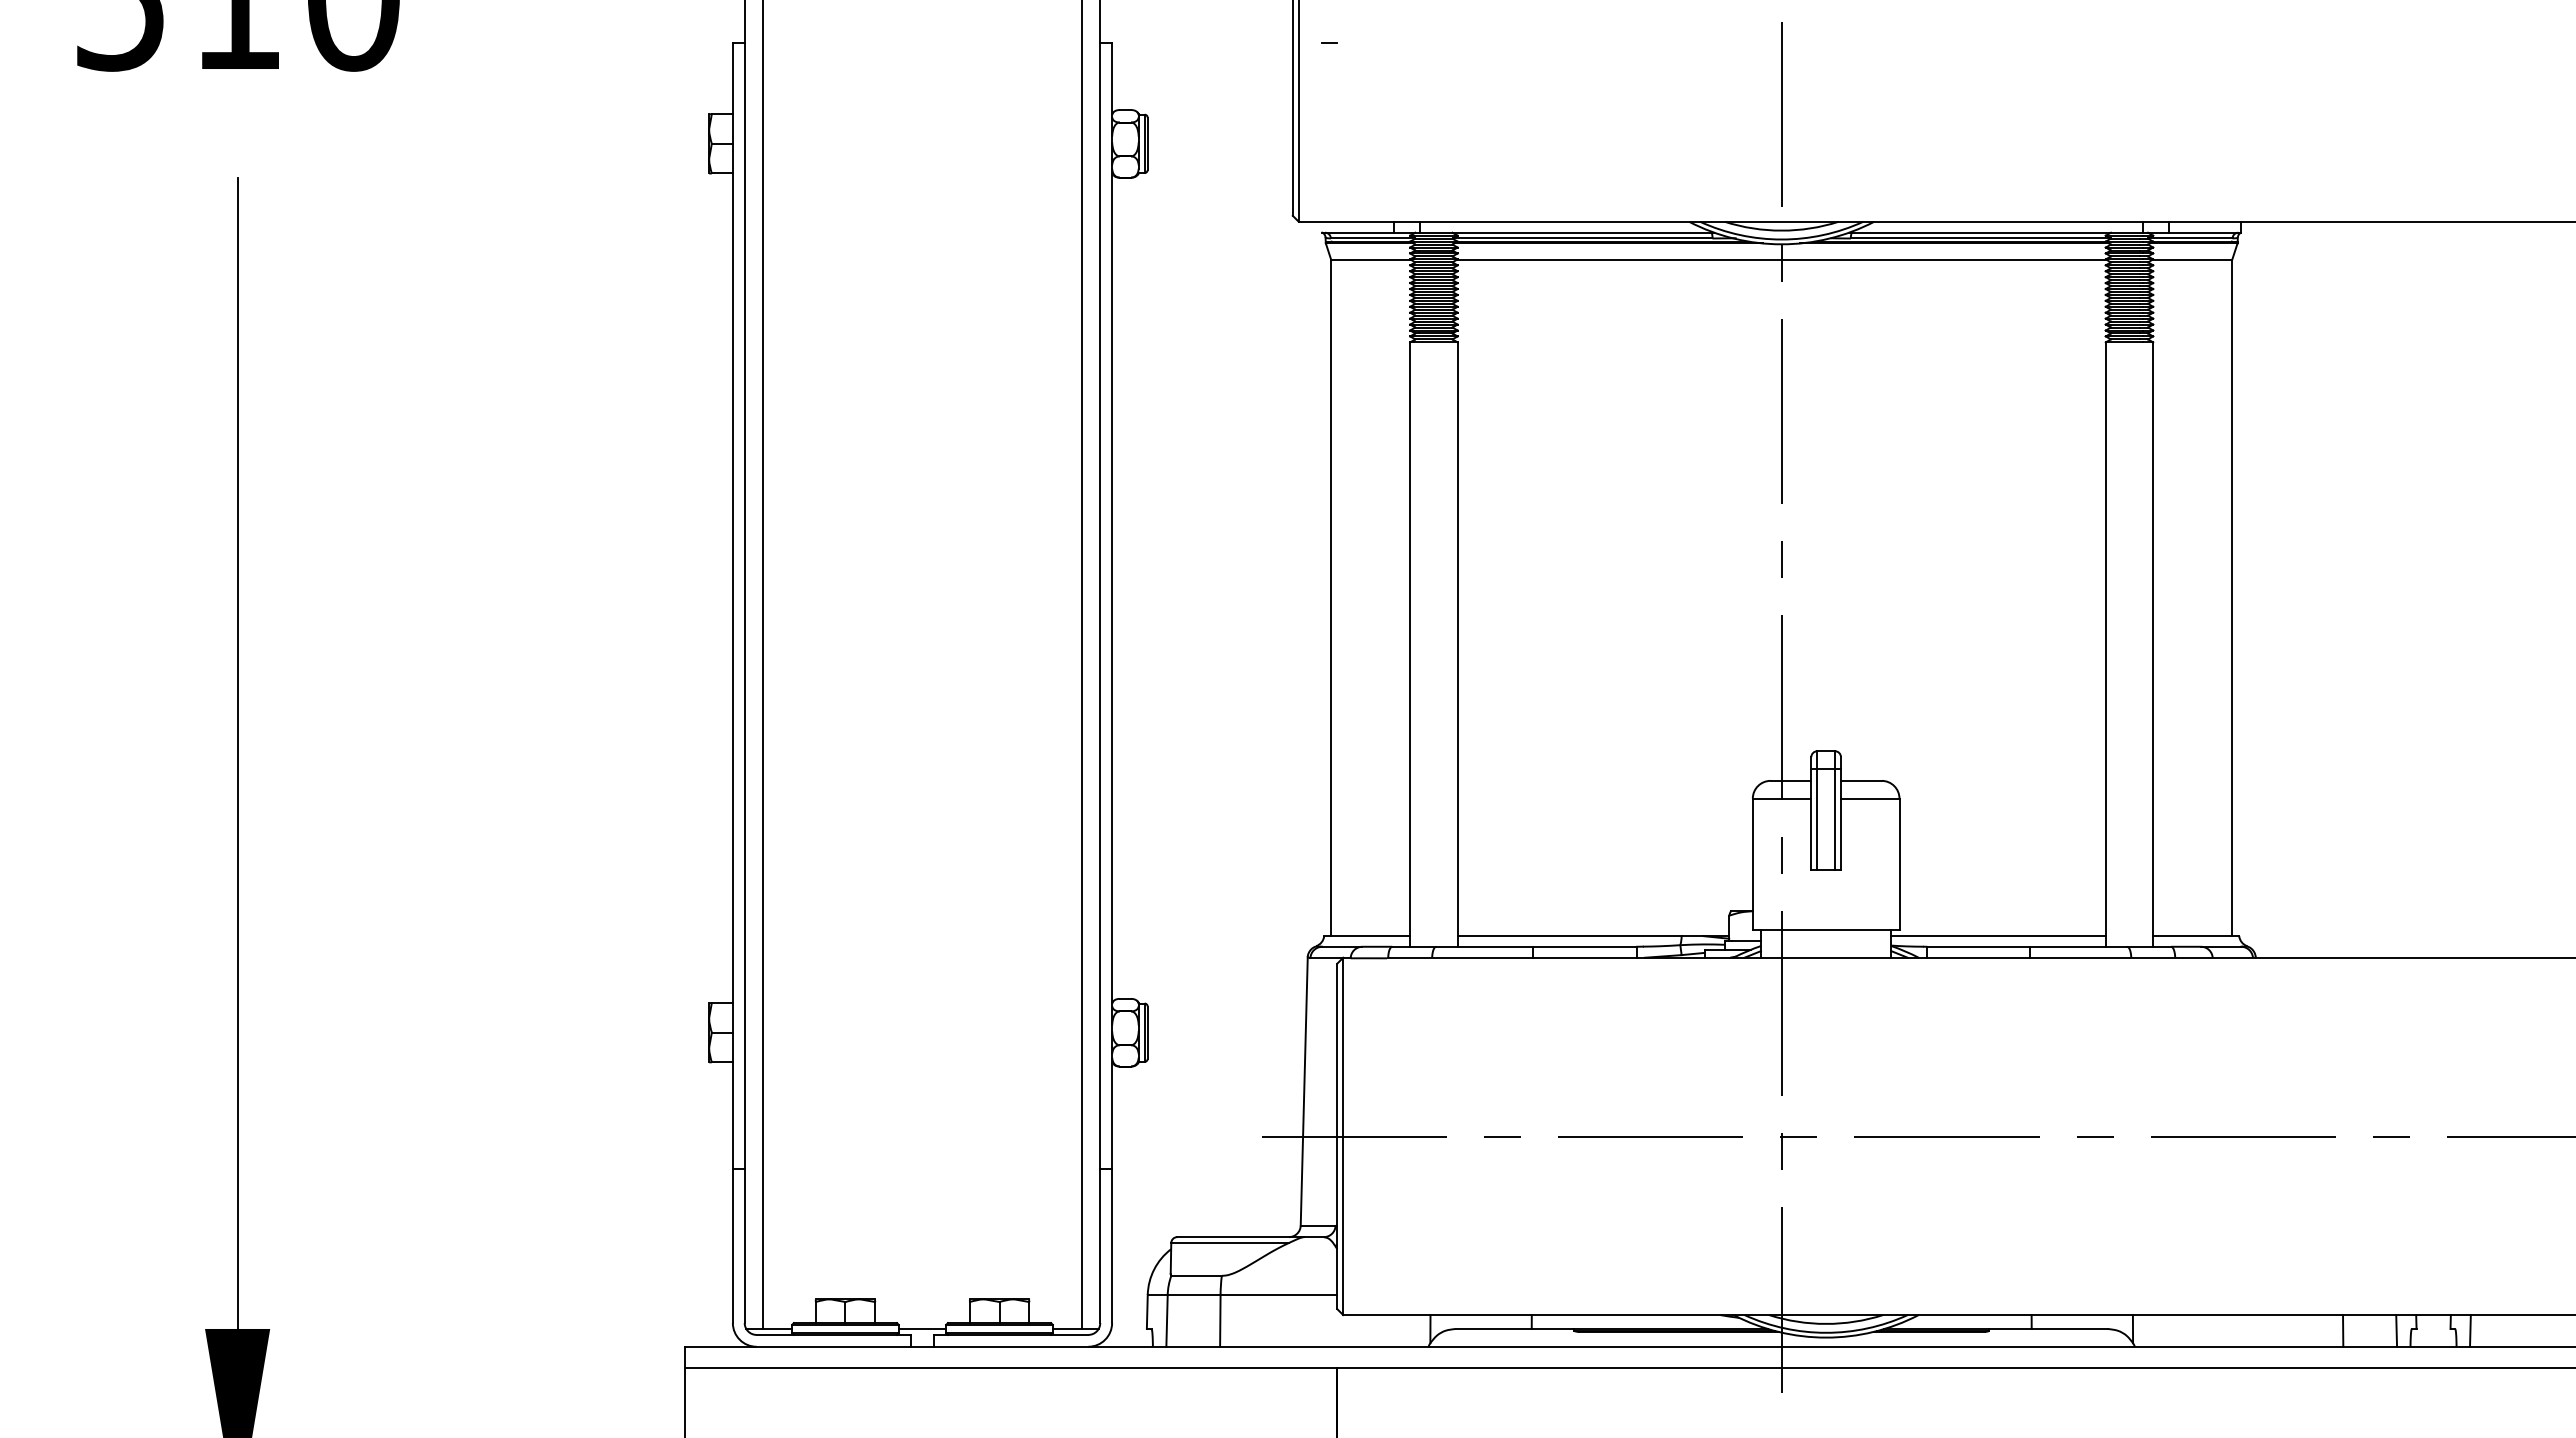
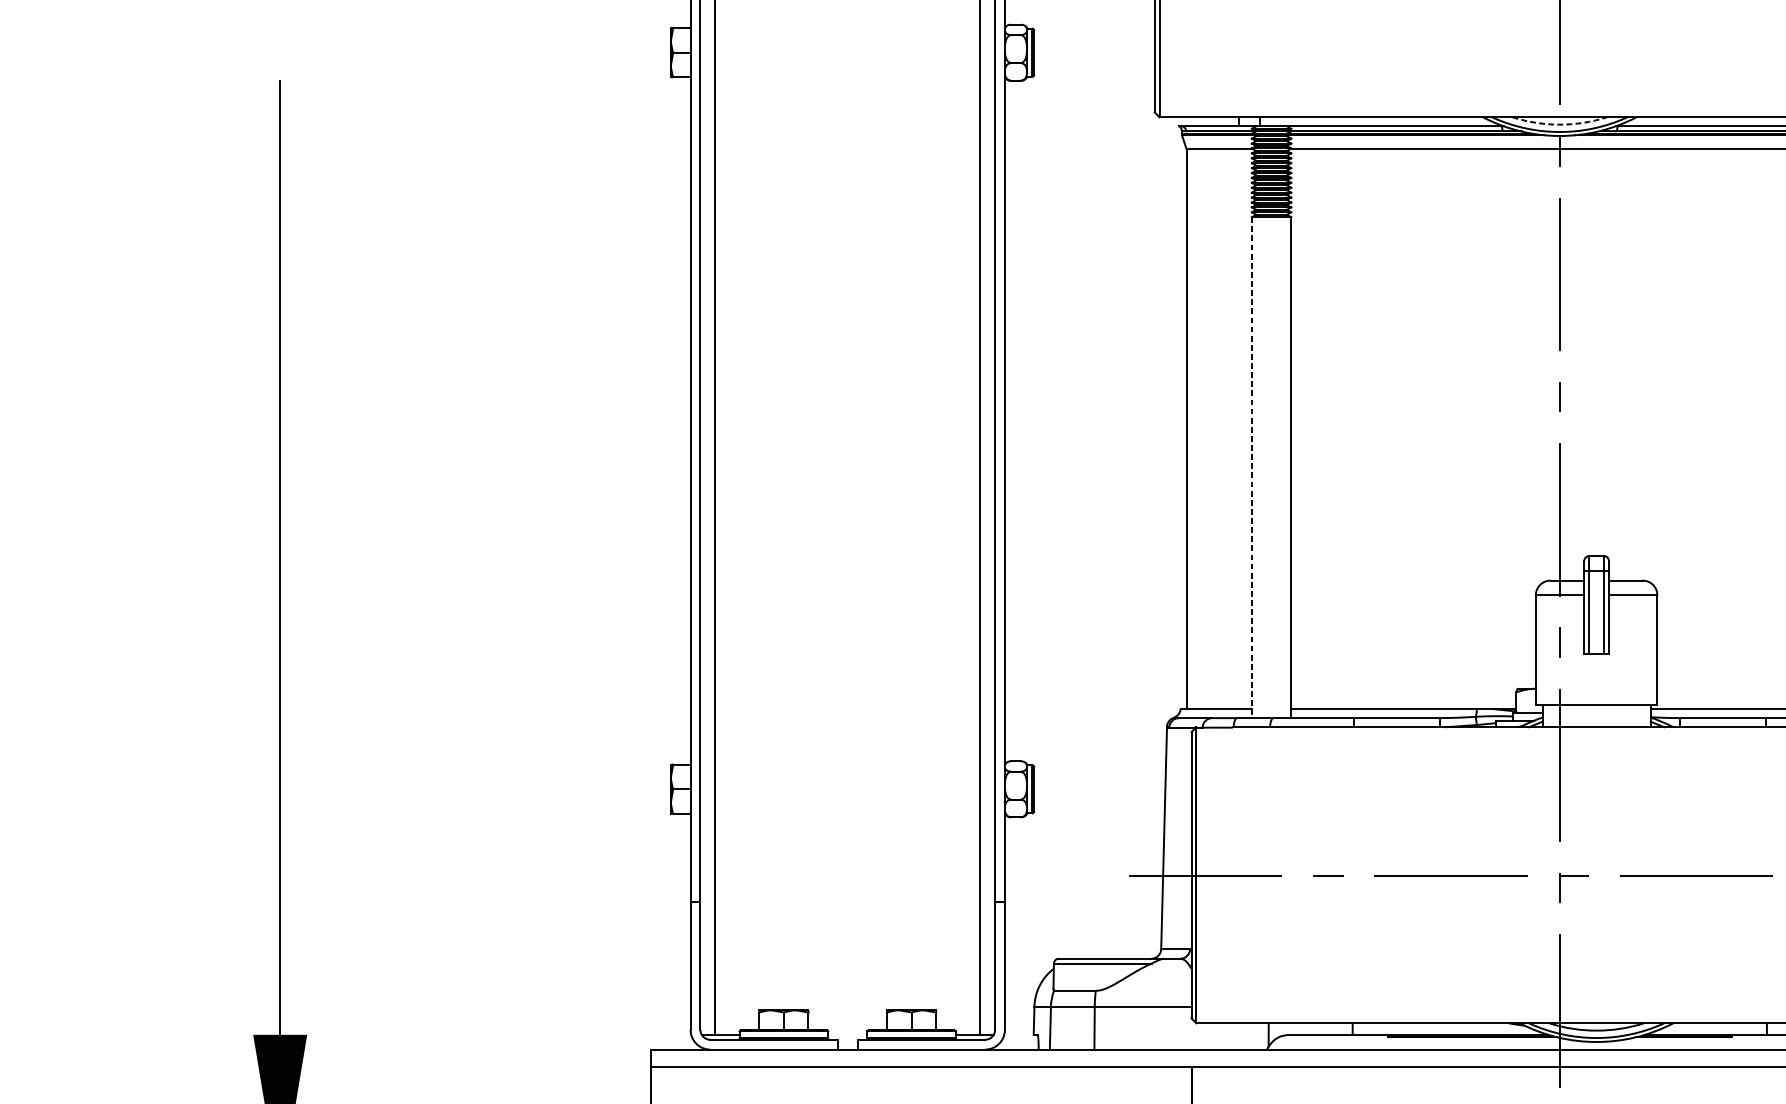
arc: (1781, 230) -> (1559, 124), solid -> dashed
line: (1410, 645) -> (1252, 468), solid -> dashed
line: (922, 1328) -> (847, 1034), removed

